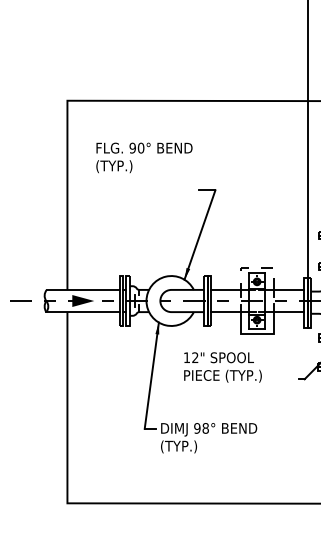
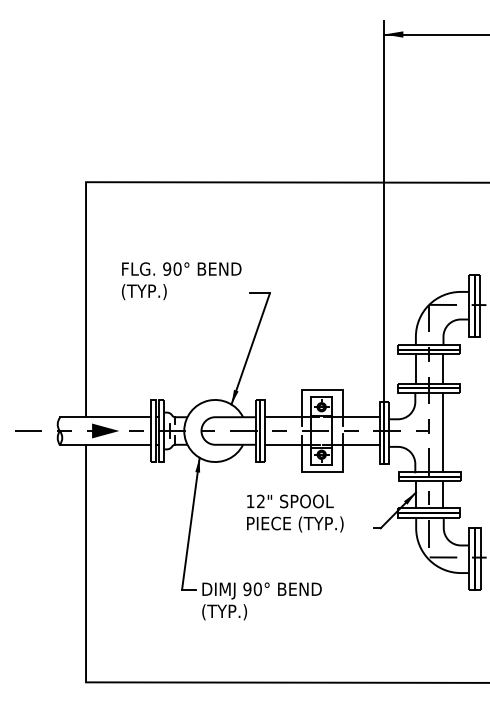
text: (144, 158) -> (181, 281), moved
line: (257, 267) -> (322, 389), dashed -> solid
text: (223, 367) -> (295, 513), moved
text: (205, 427) -> (257, 588), 98° -> 90°

